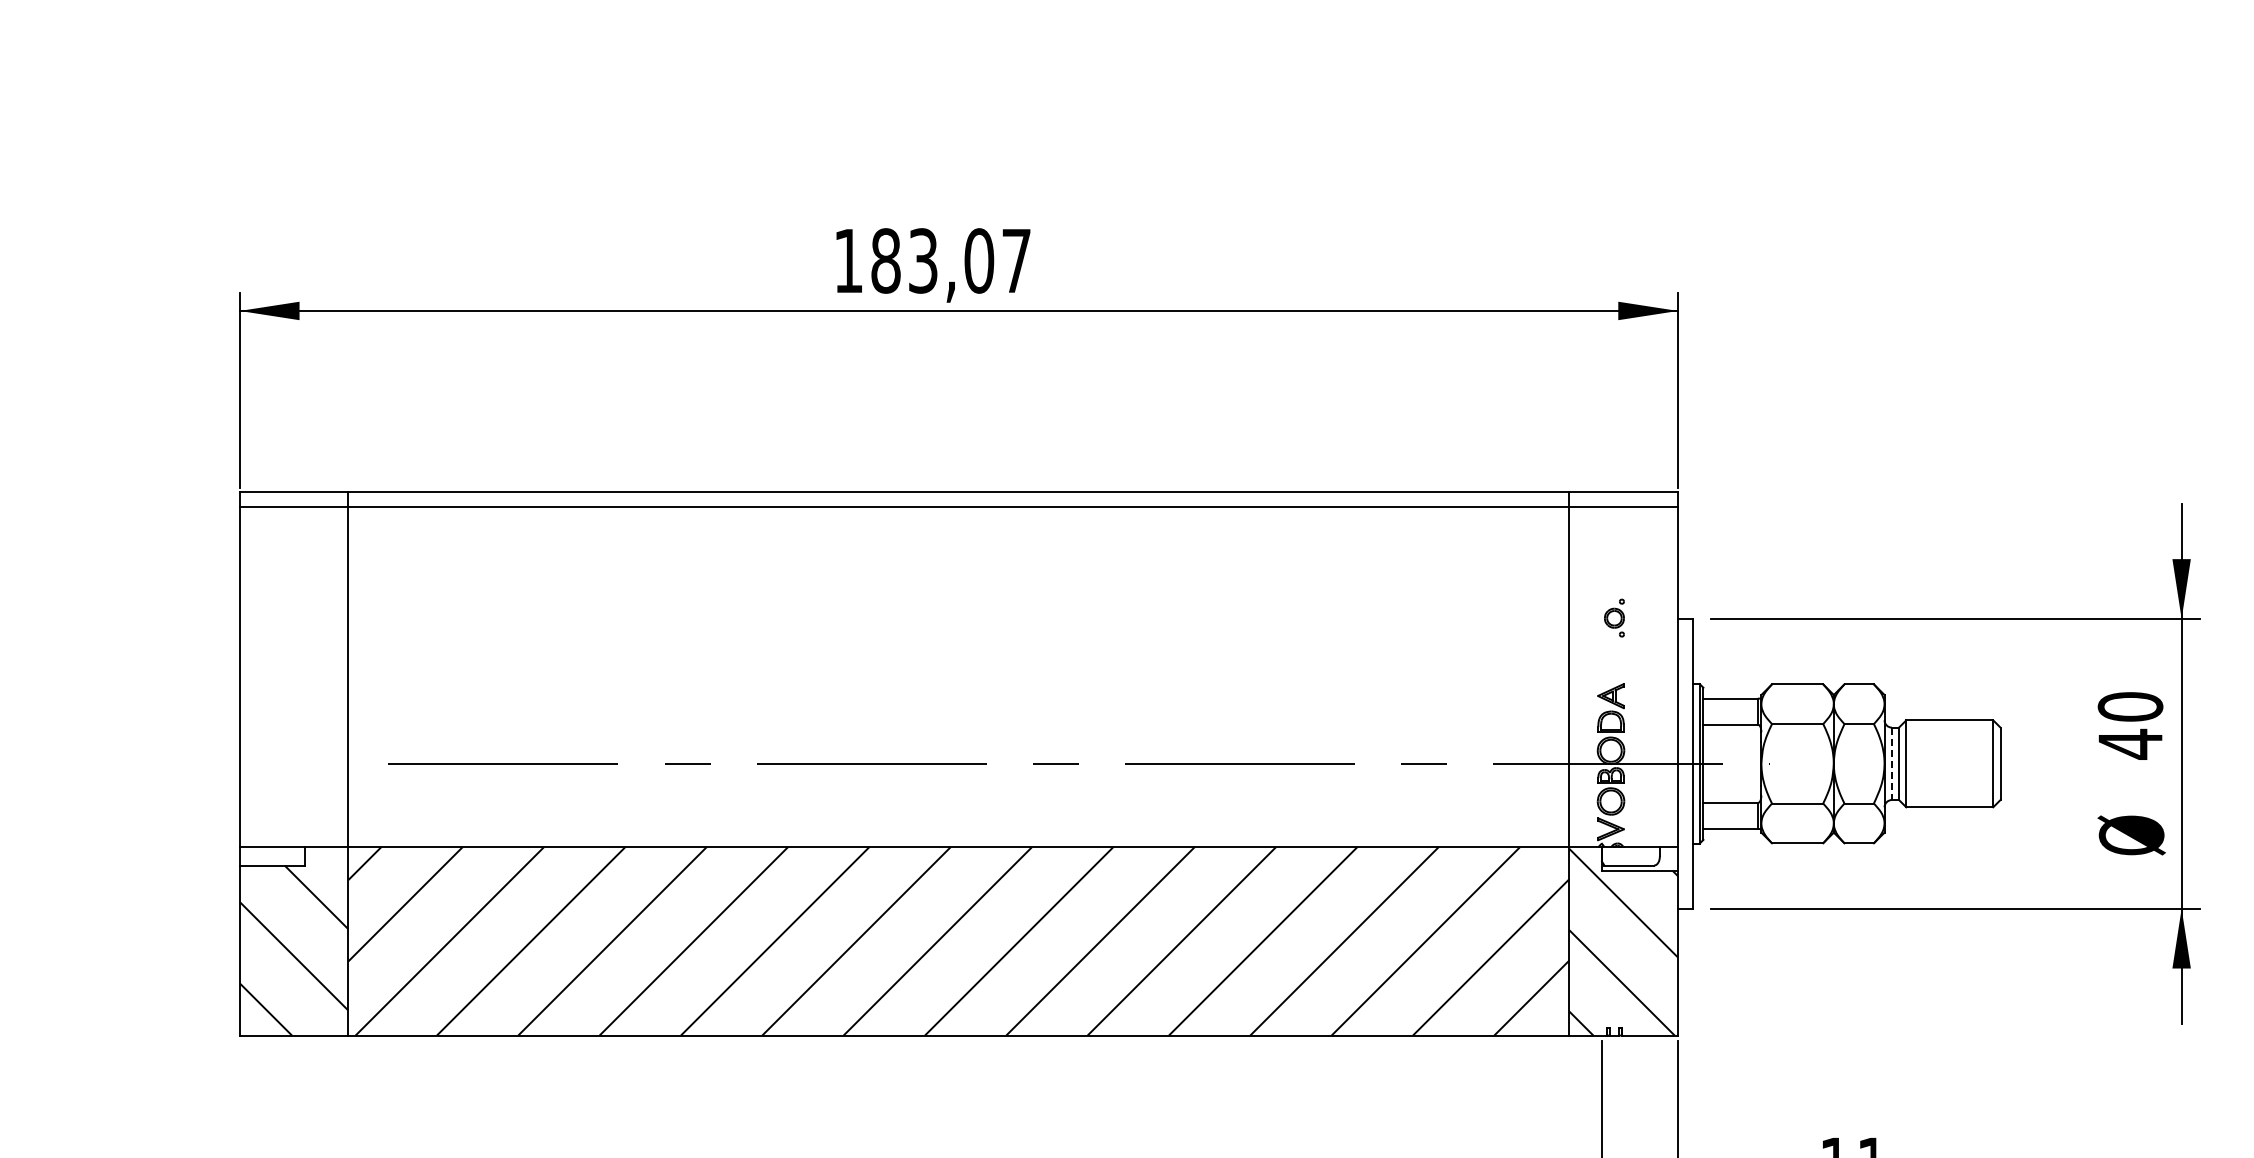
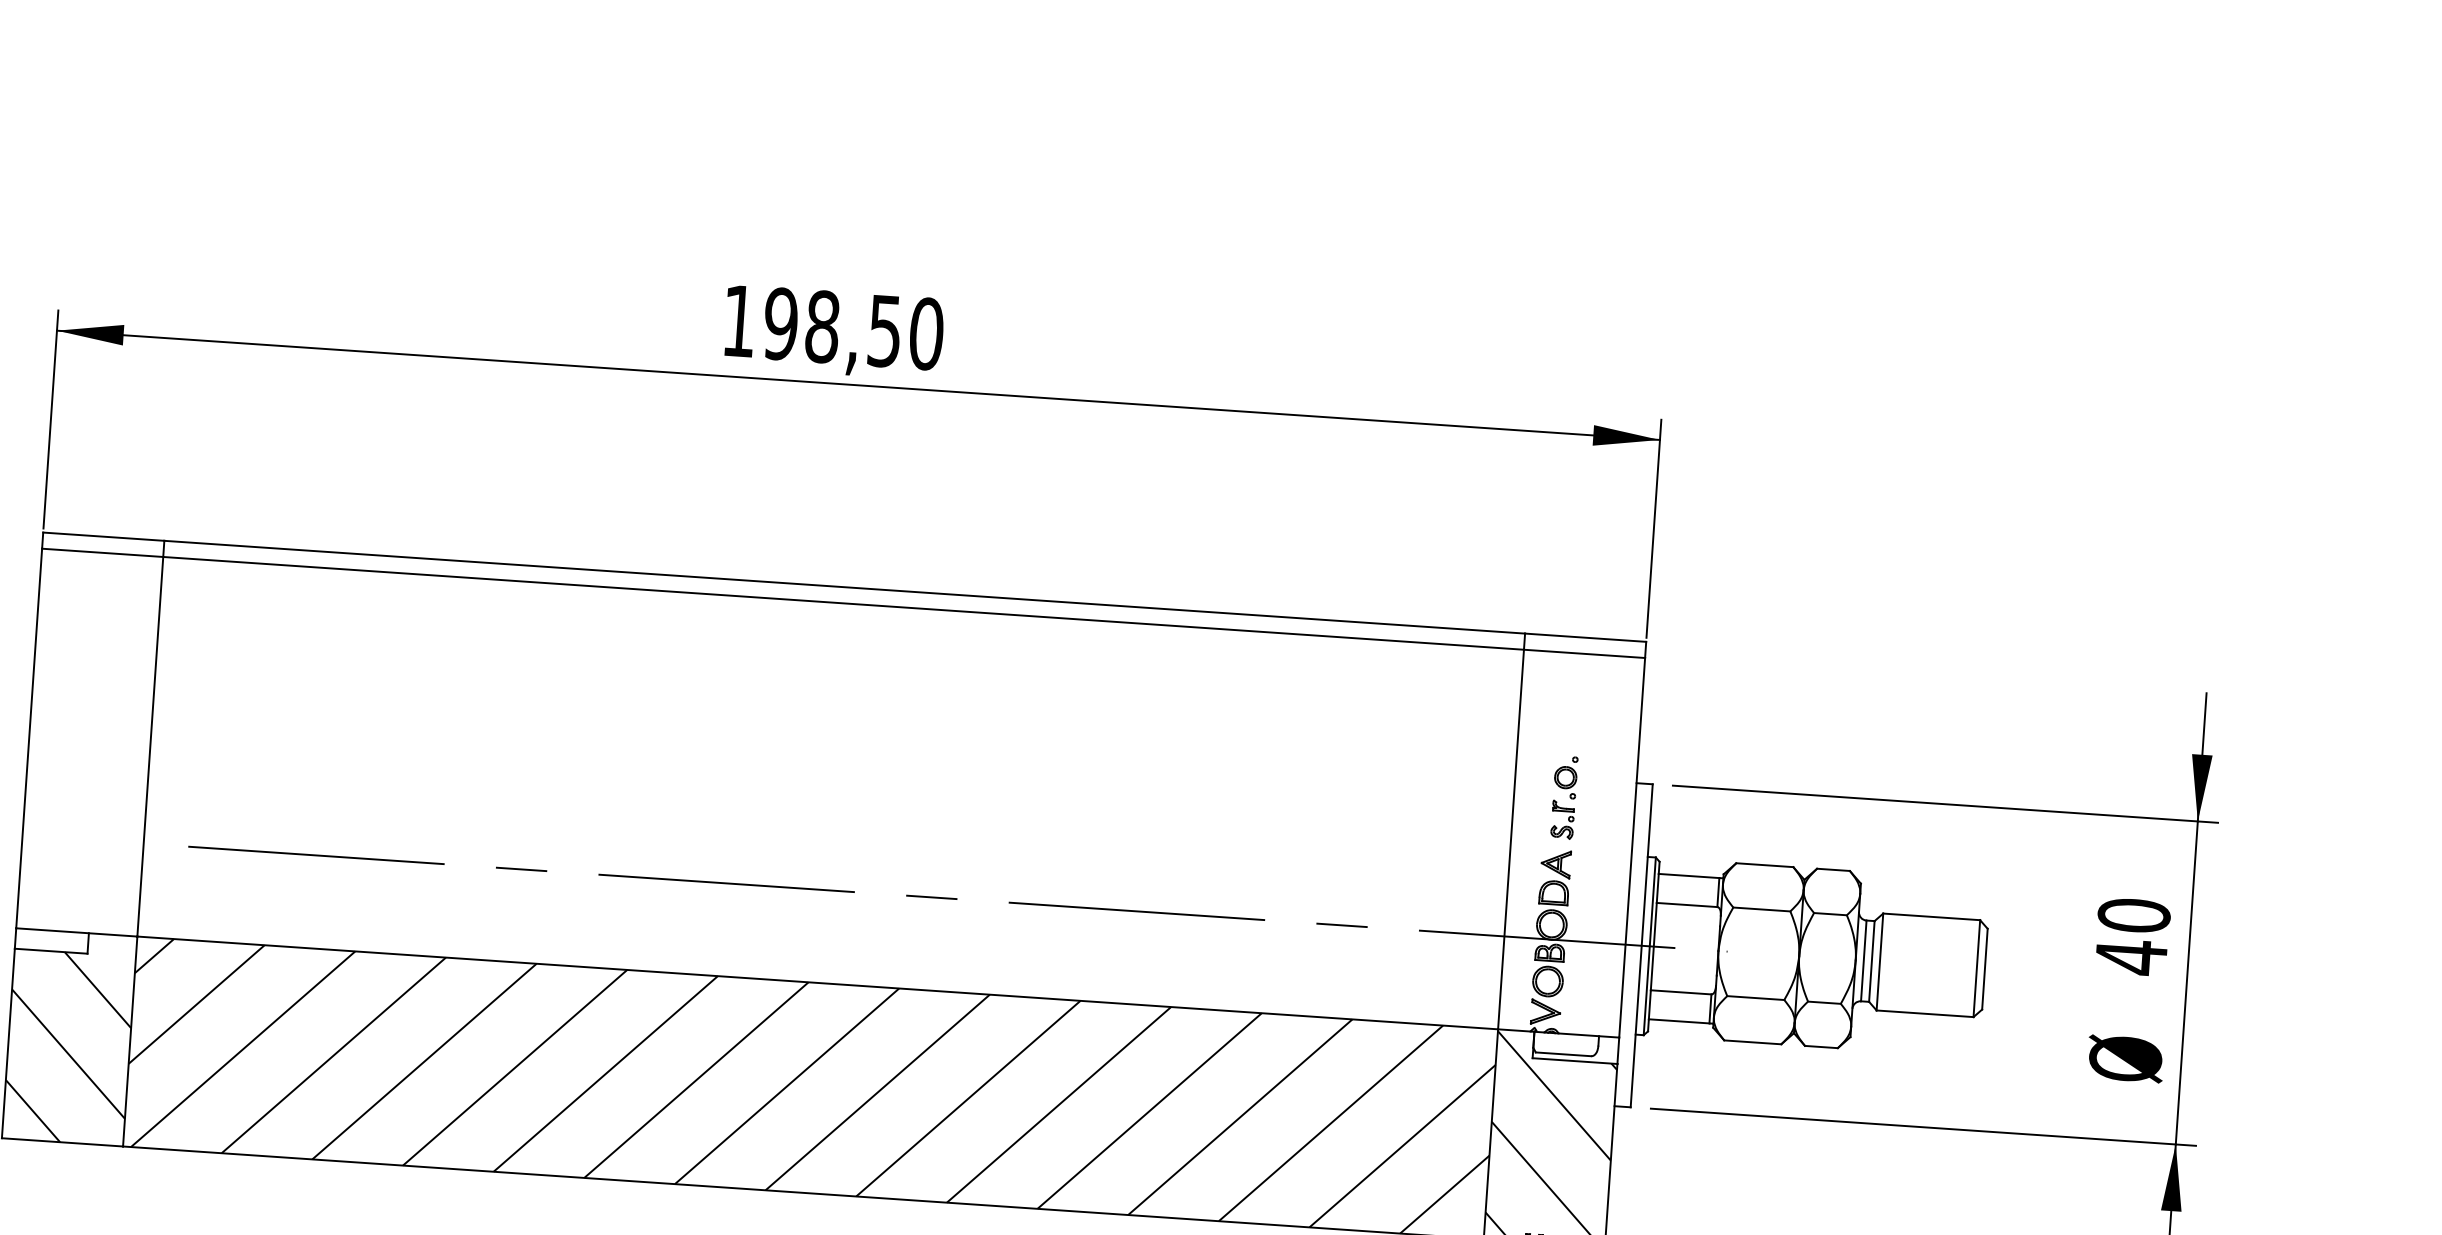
text: (951, 260) -> (854, 328), 183,07 -> 198,50
part: (1614, 655) -> (1562, 819), added
line: (1891, 764) -> (1863, 961), dashed -> solid

